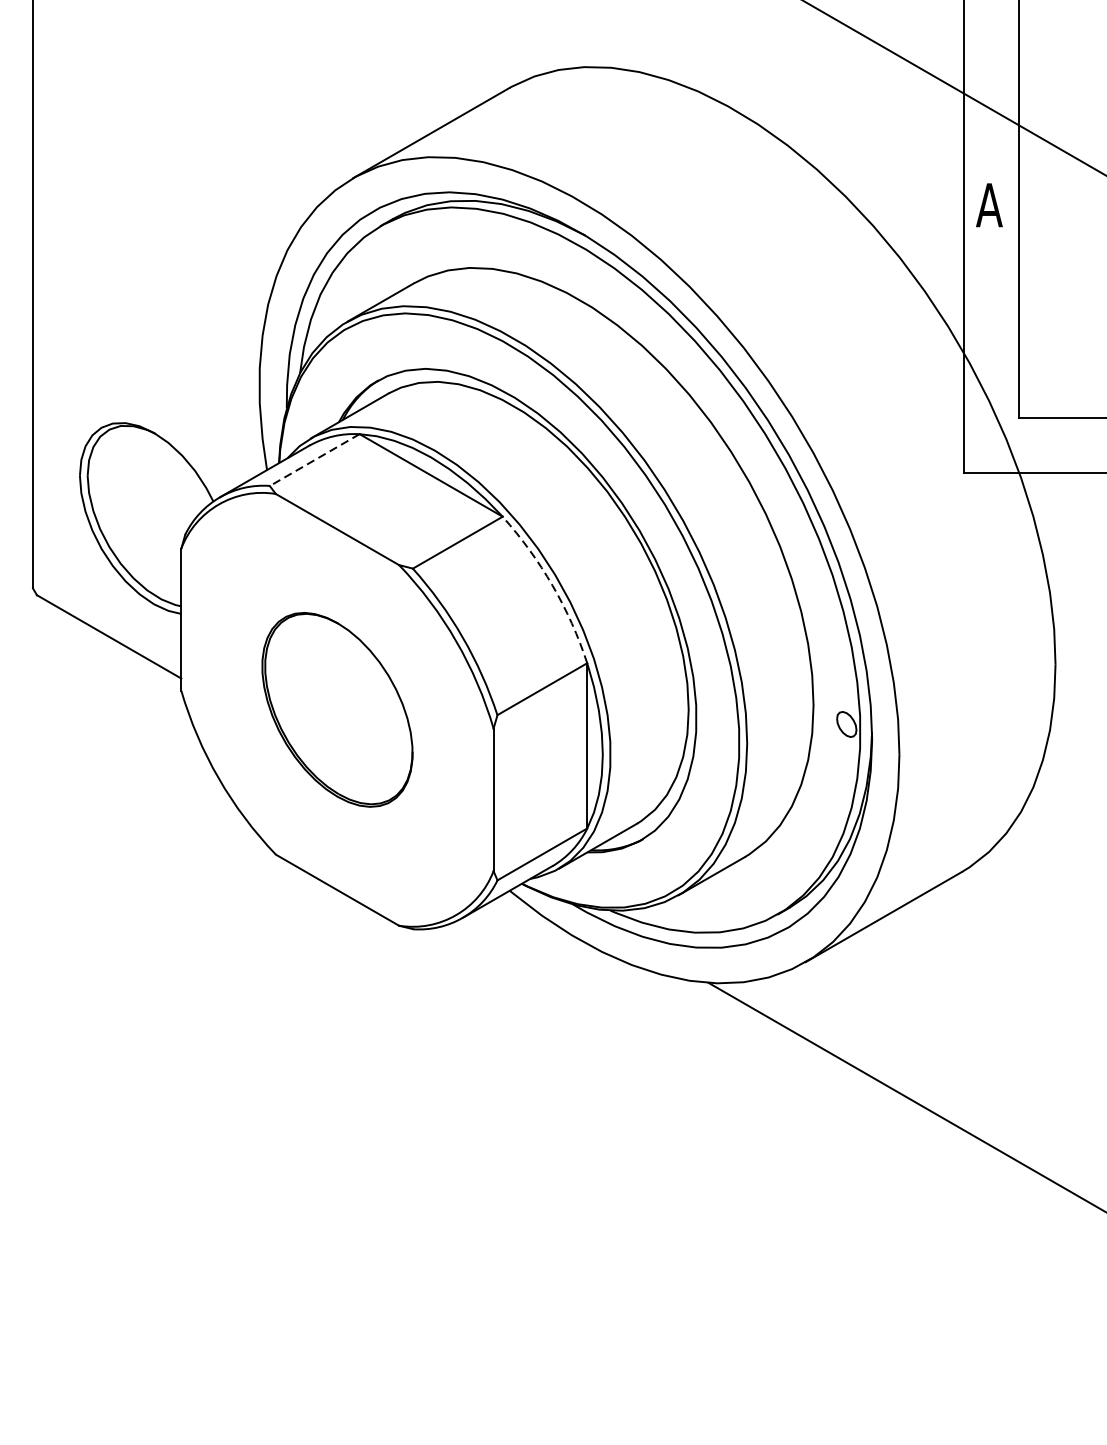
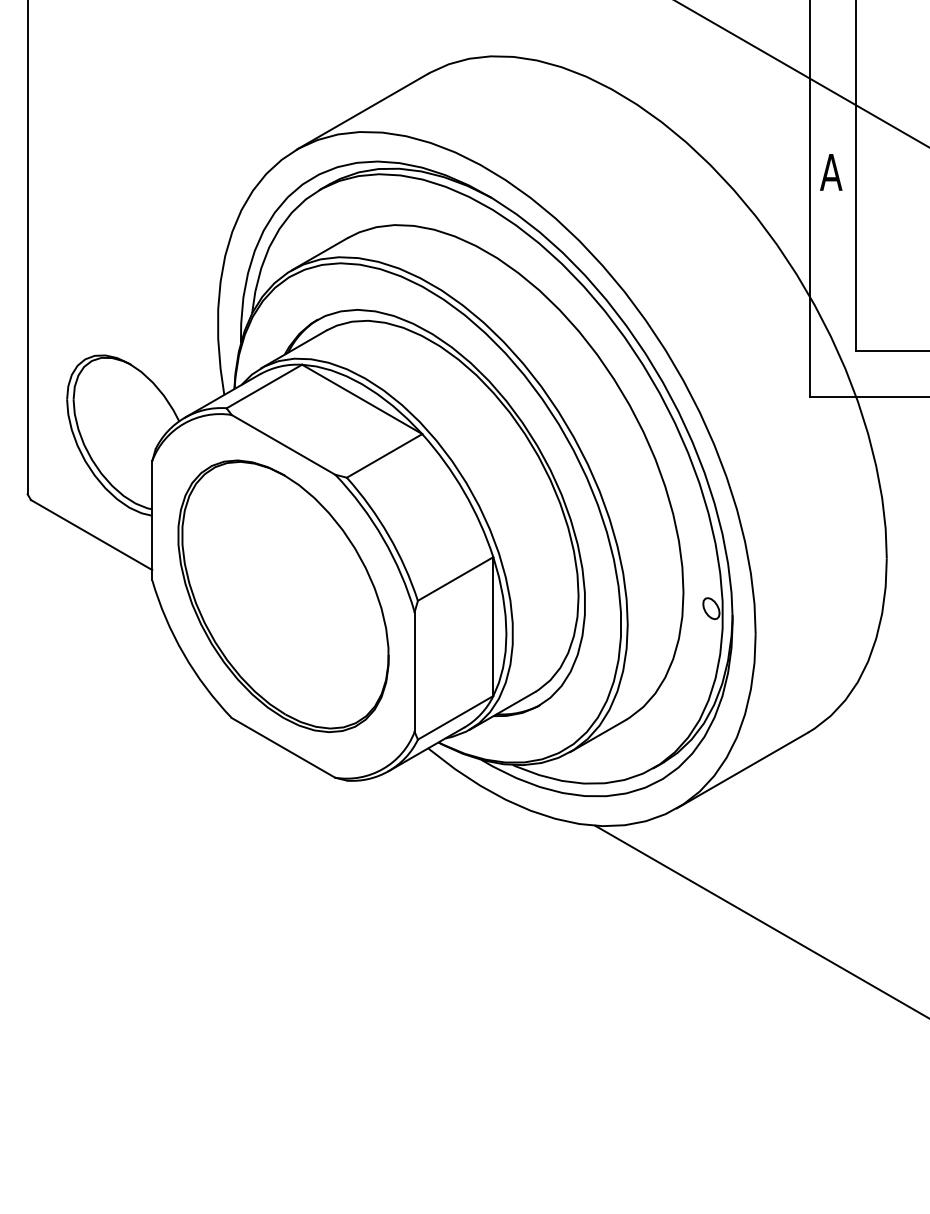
line: (314, 460) -> (264, 386), dashed -> solid
arc: (552, 586) -> (464, 492), dashed -> solid
part: (337, 710) -> (283, 596), size x1.67

